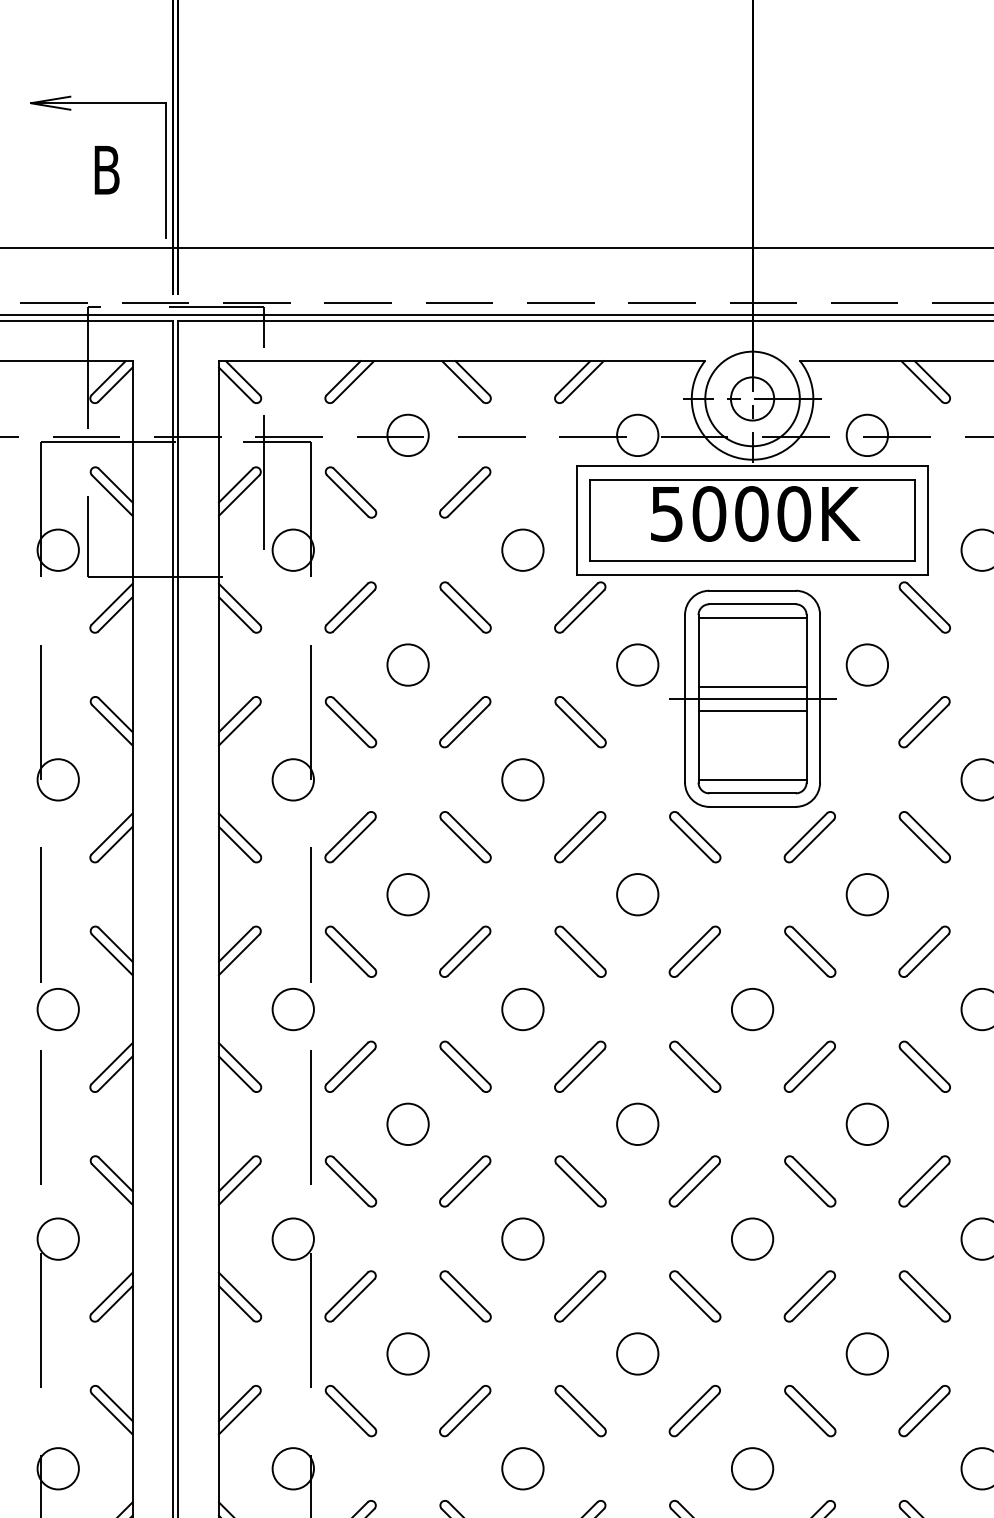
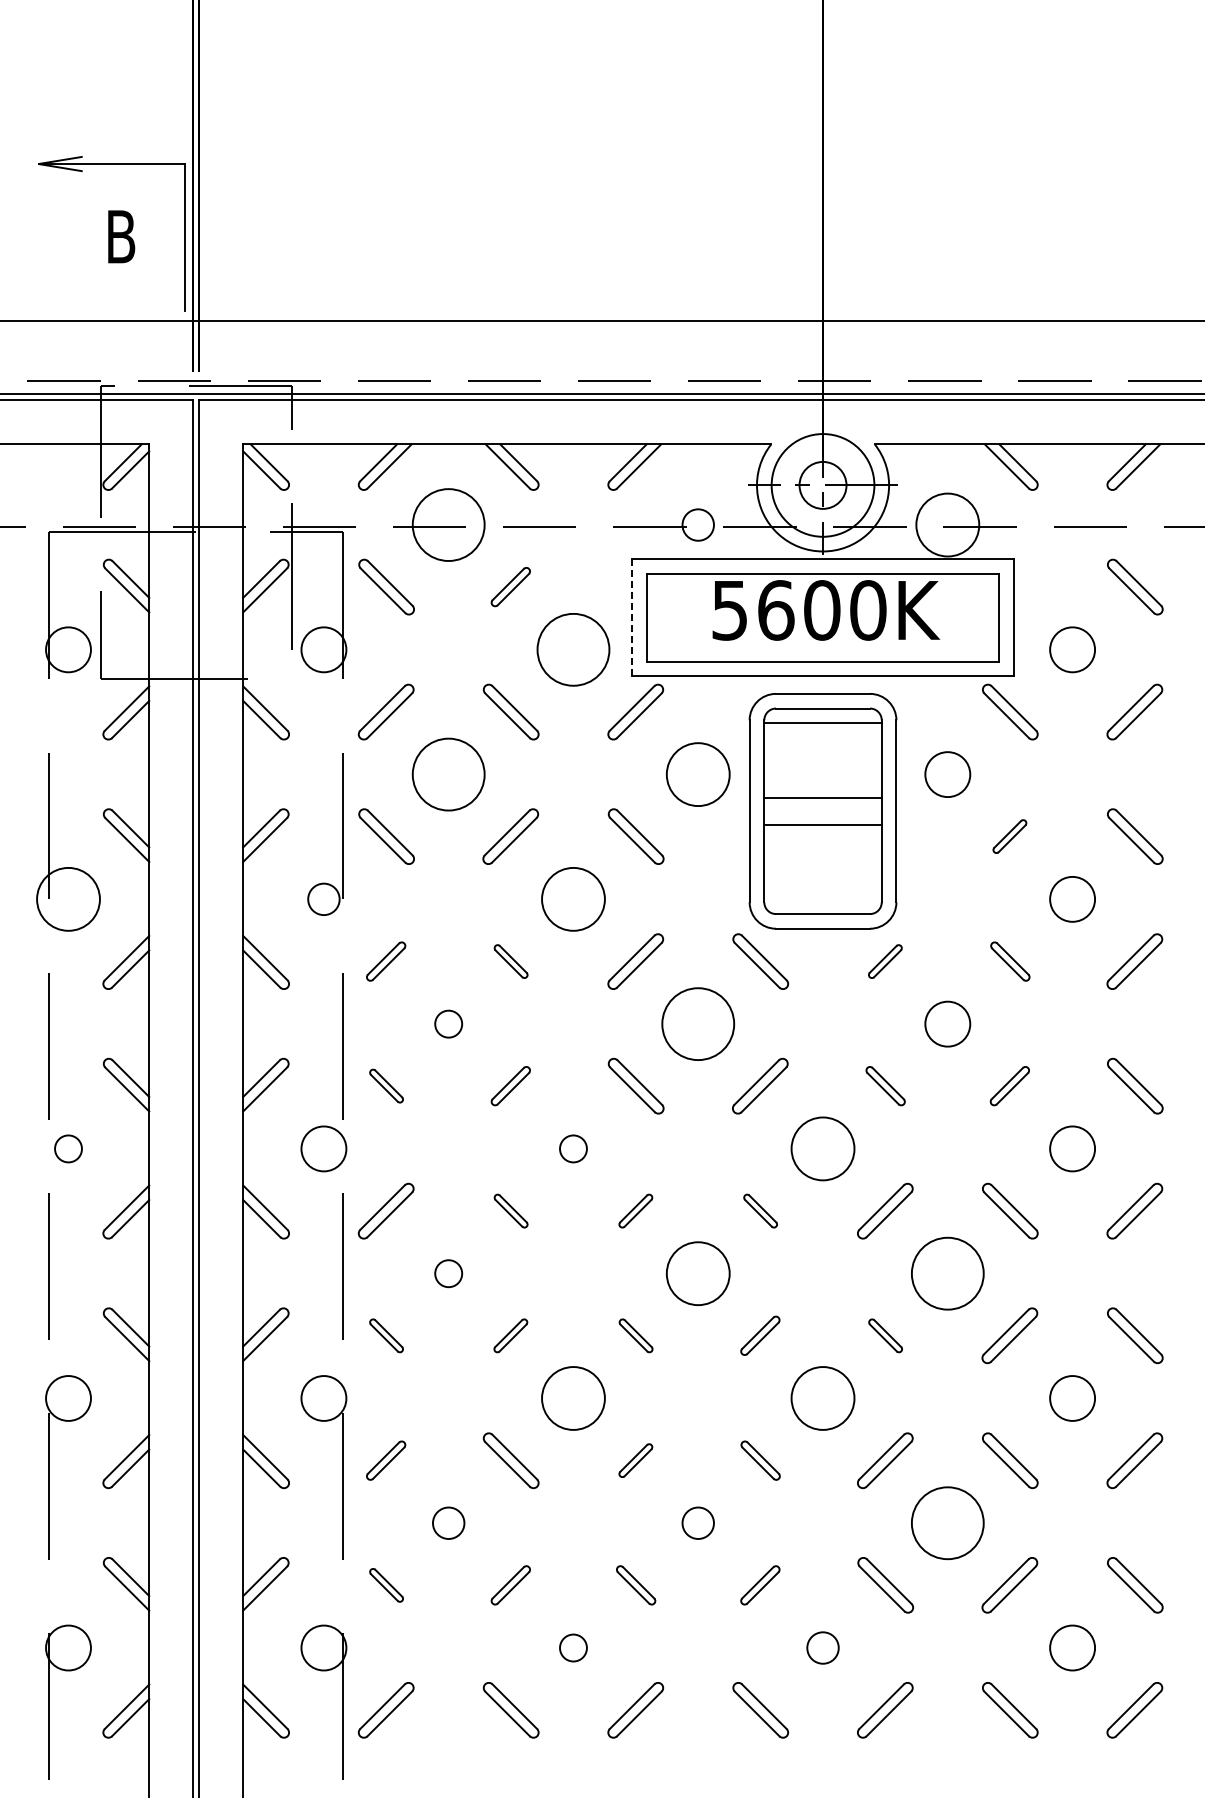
circle: (407, 434) -> (448, 524), size x1.6
circle: (637, 434) -> (697, 524), size x0.7
circle: (867, 434) -> (947, 524), size x1.4
part: (464, 491) -> (510, 586), size x0.7
text: (709, 514) -> (776, 610), 5000K -> 5600K
line: (577, 520) -> (632, 617), solid -> dashed
circle: (522, 549) -> (573, 649), size x1.6
circle: (407, 664) -> (448, 774), size x1.6
circle: (637, 664) -> (697, 774), size x1.4
line: (752, 699) -> (822, 811), removed
part: (924, 722) -> (1009, 836), size x0.6
circle: (58, 779) -> (68, 898), size x1.4
circle: (292, 779) -> (323, 898), size x0.7
circle: (522, 779) -> (573, 898), size x1.4
line: (752, 779) -> (822, 899), removed
part: (349, 837) -> (385, 961), size x0.7
part: (464, 837) -> (510, 961), size x0.6
part: (810, 837) -> (885, 961), size x0.6
part: (925, 837) -> (1010, 961), size x0.7
circle: (407, 894) -> (448, 1023), size x0.6
circle: (637, 894) -> (697, 1023), size x1.6
part: (350, 951) -> (386, 1085), size x0.6
part: (464, 951) -> (510, 1085), size x0.7
part: (810, 951) -> (885, 1085), size x0.7
part: (924, 951) -> (1009, 1085), size x0.7
circle: (58, 1009) -> (68, 1148), size x0.6
circle: (522, 1009) -> (573, 1148), size x0.6
circle: (752, 1009) -> (822, 1148), size x1.4
part: (464, 1066) -> (510, 1210), size x0.6
part: (580, 1066) -> (635, 1210), size x0.6
part: (695, 1066) -> (760, 1210), size x0.6
circle: (407, 1124) -> (448, 1273), size x0.6
circle: (637, 1124) -> (697, 1273), size x1.4
circle: (867, 1124) -> (947, 1273), size x1.6
part: (350, 1181) -> (386, 1335), size x0.6
part: (464, 1181) -> (510, 1335), size x0.6
part: (580, 1181) -> (635, 1335), size x0.6
part: (695, 1181) -> (760, 1335), size x0.7
part: (810, 1181) -> (885, 1335), size x0.6
circle: (522, 1239) -> (573, 1398), size x1.4
circle: (752, 1239) -> (822, 1398), size x1.4
part: (349, 1296) -> (385, 1460), size x0.7
part: (580, 1296) -> (635, 1460), size x0.6
part: (695, 1296) -> (760, 1460), size x0.7
circle: (407, 1353) -> (448, 1522), size x0.7
circle: (637, 1353) -> (697, 1522), size x0.7
circle: (867, 1353) -> (947, 1522), size x1.6
part: (350, 1411) -> (386, 1585), size x0.6
part: (464, 1411) -> (510, 1585), size x0.7
part: (580, 1411) -> (635, 1585), size x0.7
part: (695, 1411) -> (760, 1585), size x0.7
circle: (522, 1468) -> (573, 1647), size x0.6
circle: (752, 1468) -> (822, 1647), size x0.7

